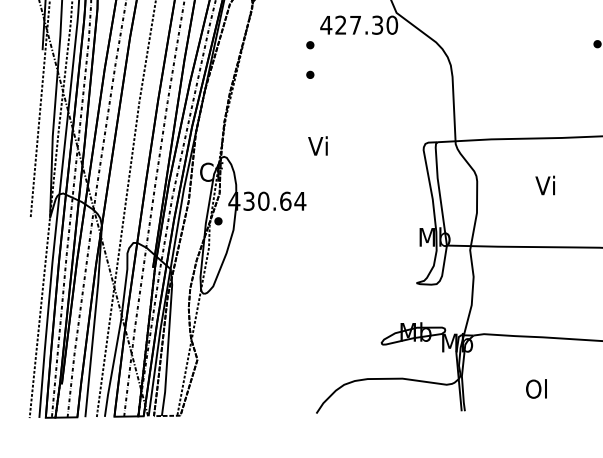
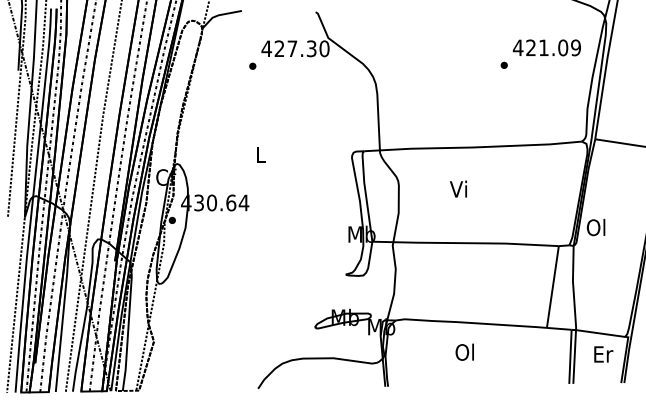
part: (310, 74) -> (252, 91), removed
text: (318, 145) -> (259, 154), Vi -> L
text: (536, 388) -> (464, 351), moved

